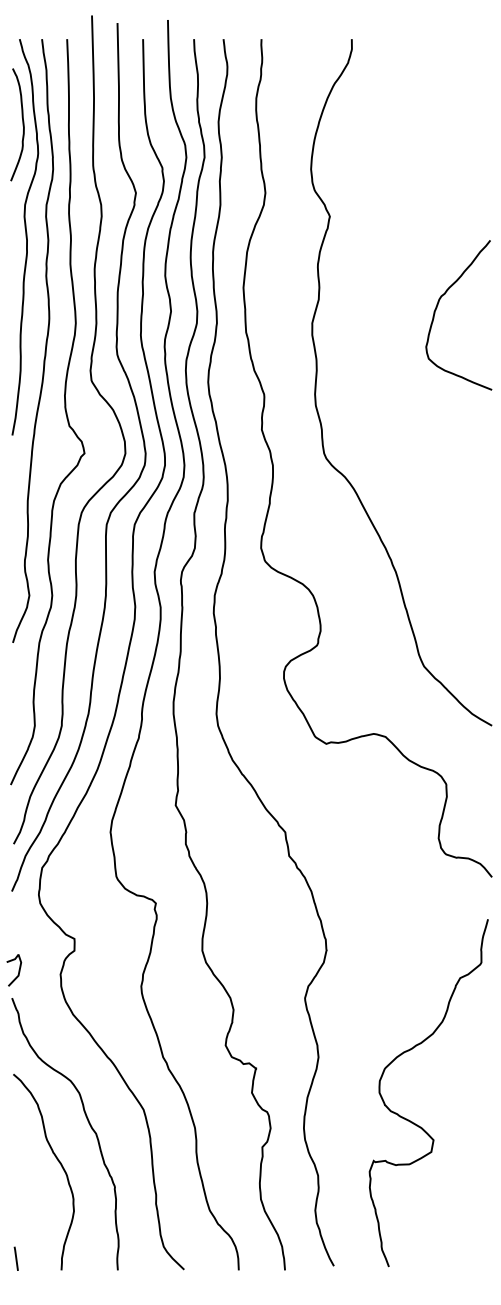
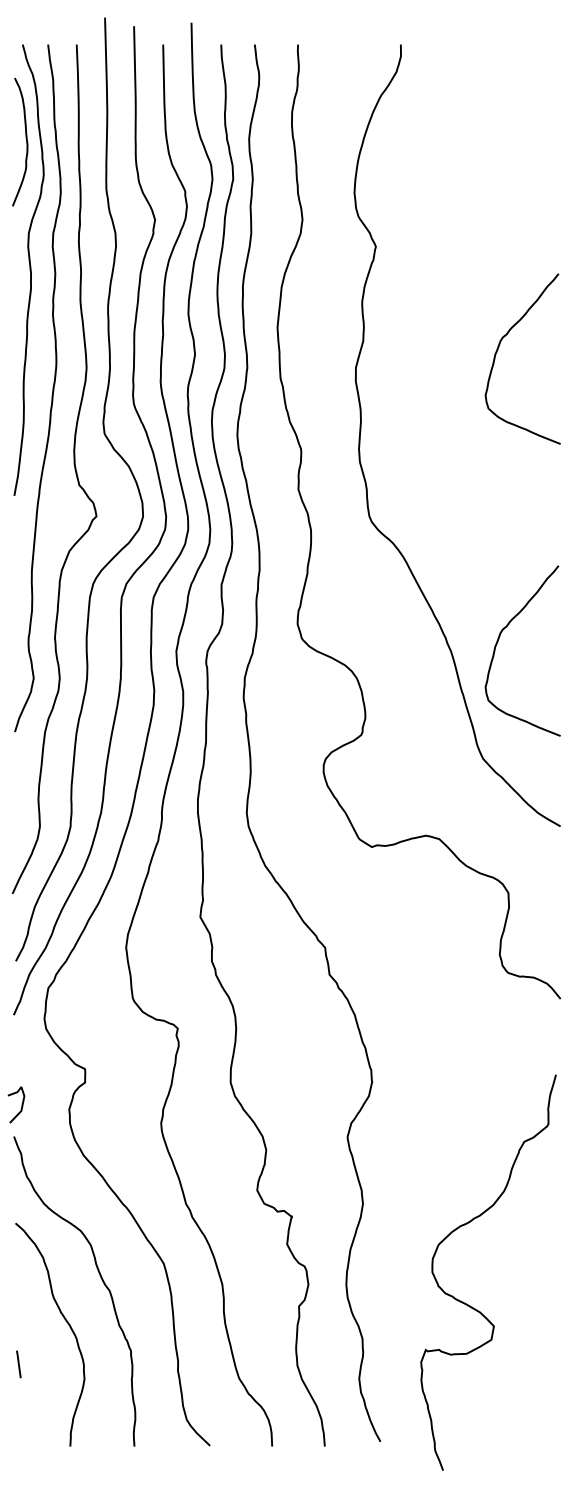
curve: (437, 564) -> (498, 642), added
curve: (414, 1122) -> (472, 1306), moved
line: (16, 1258) -> (18, 1364), moved

